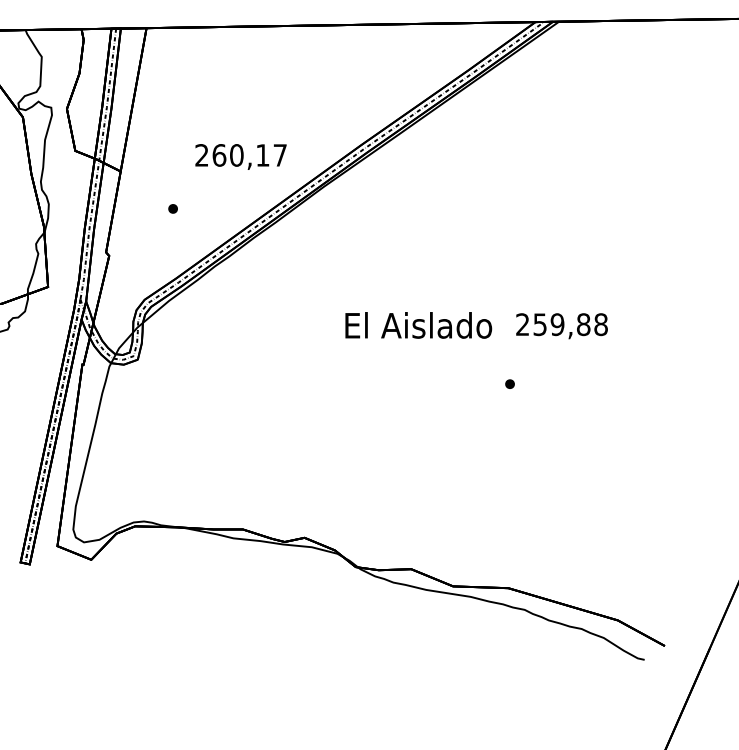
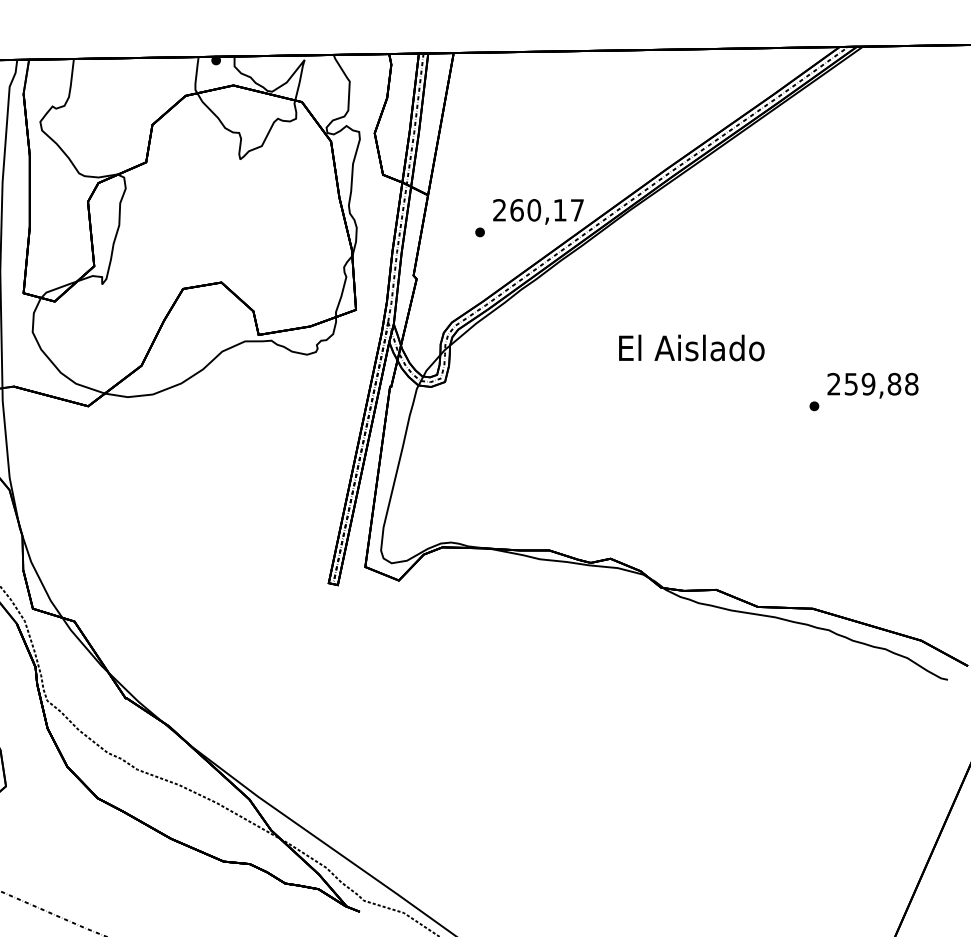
text: (241, 156) -> (538, 211), moved
text: (418, 324) -> (691, 347), moved
text: (561, 325) -> (872, 385), moved

